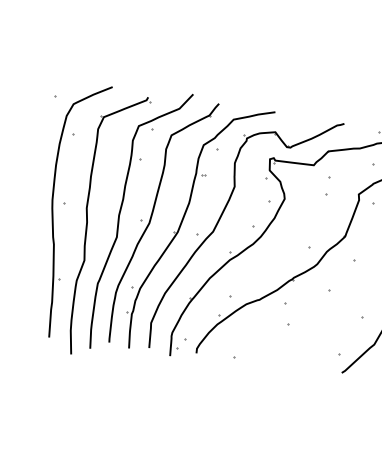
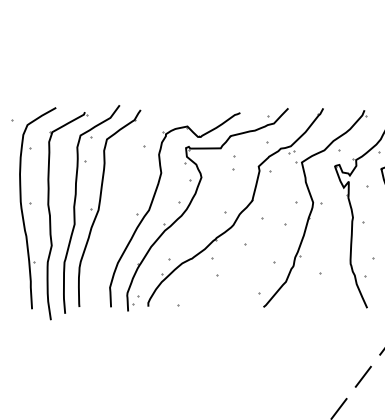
part: (182, 224) -> (124, 207), removed

